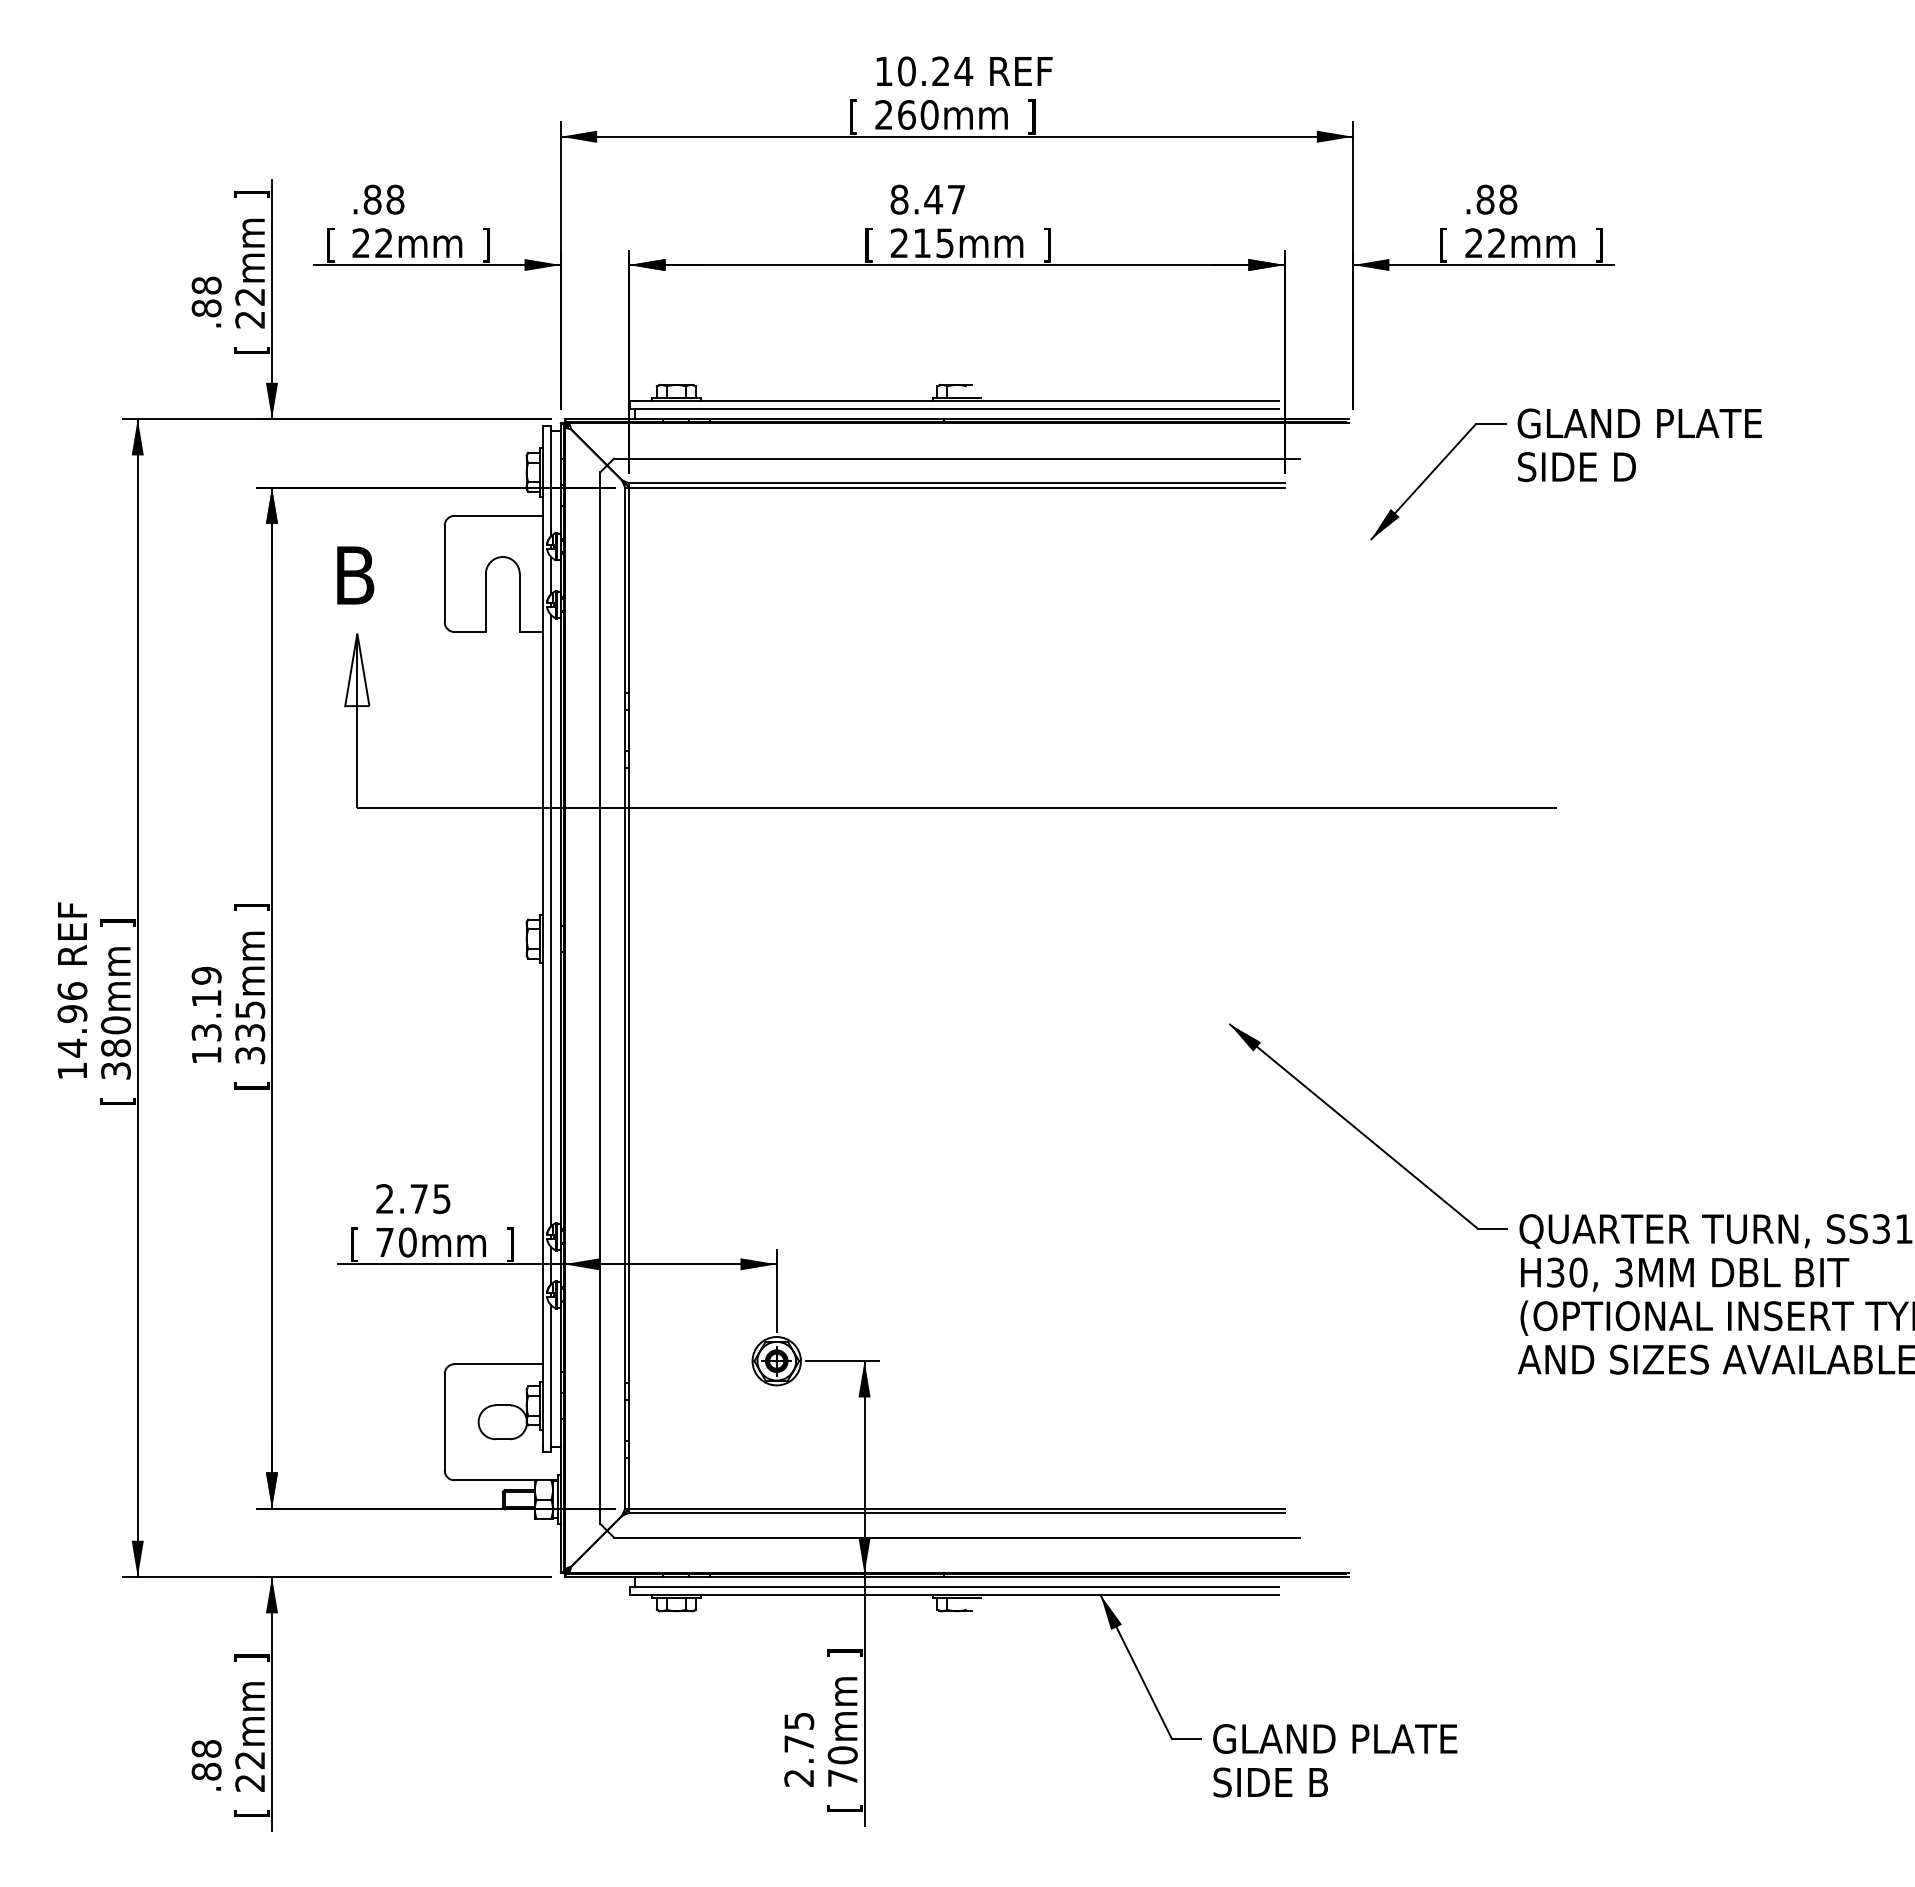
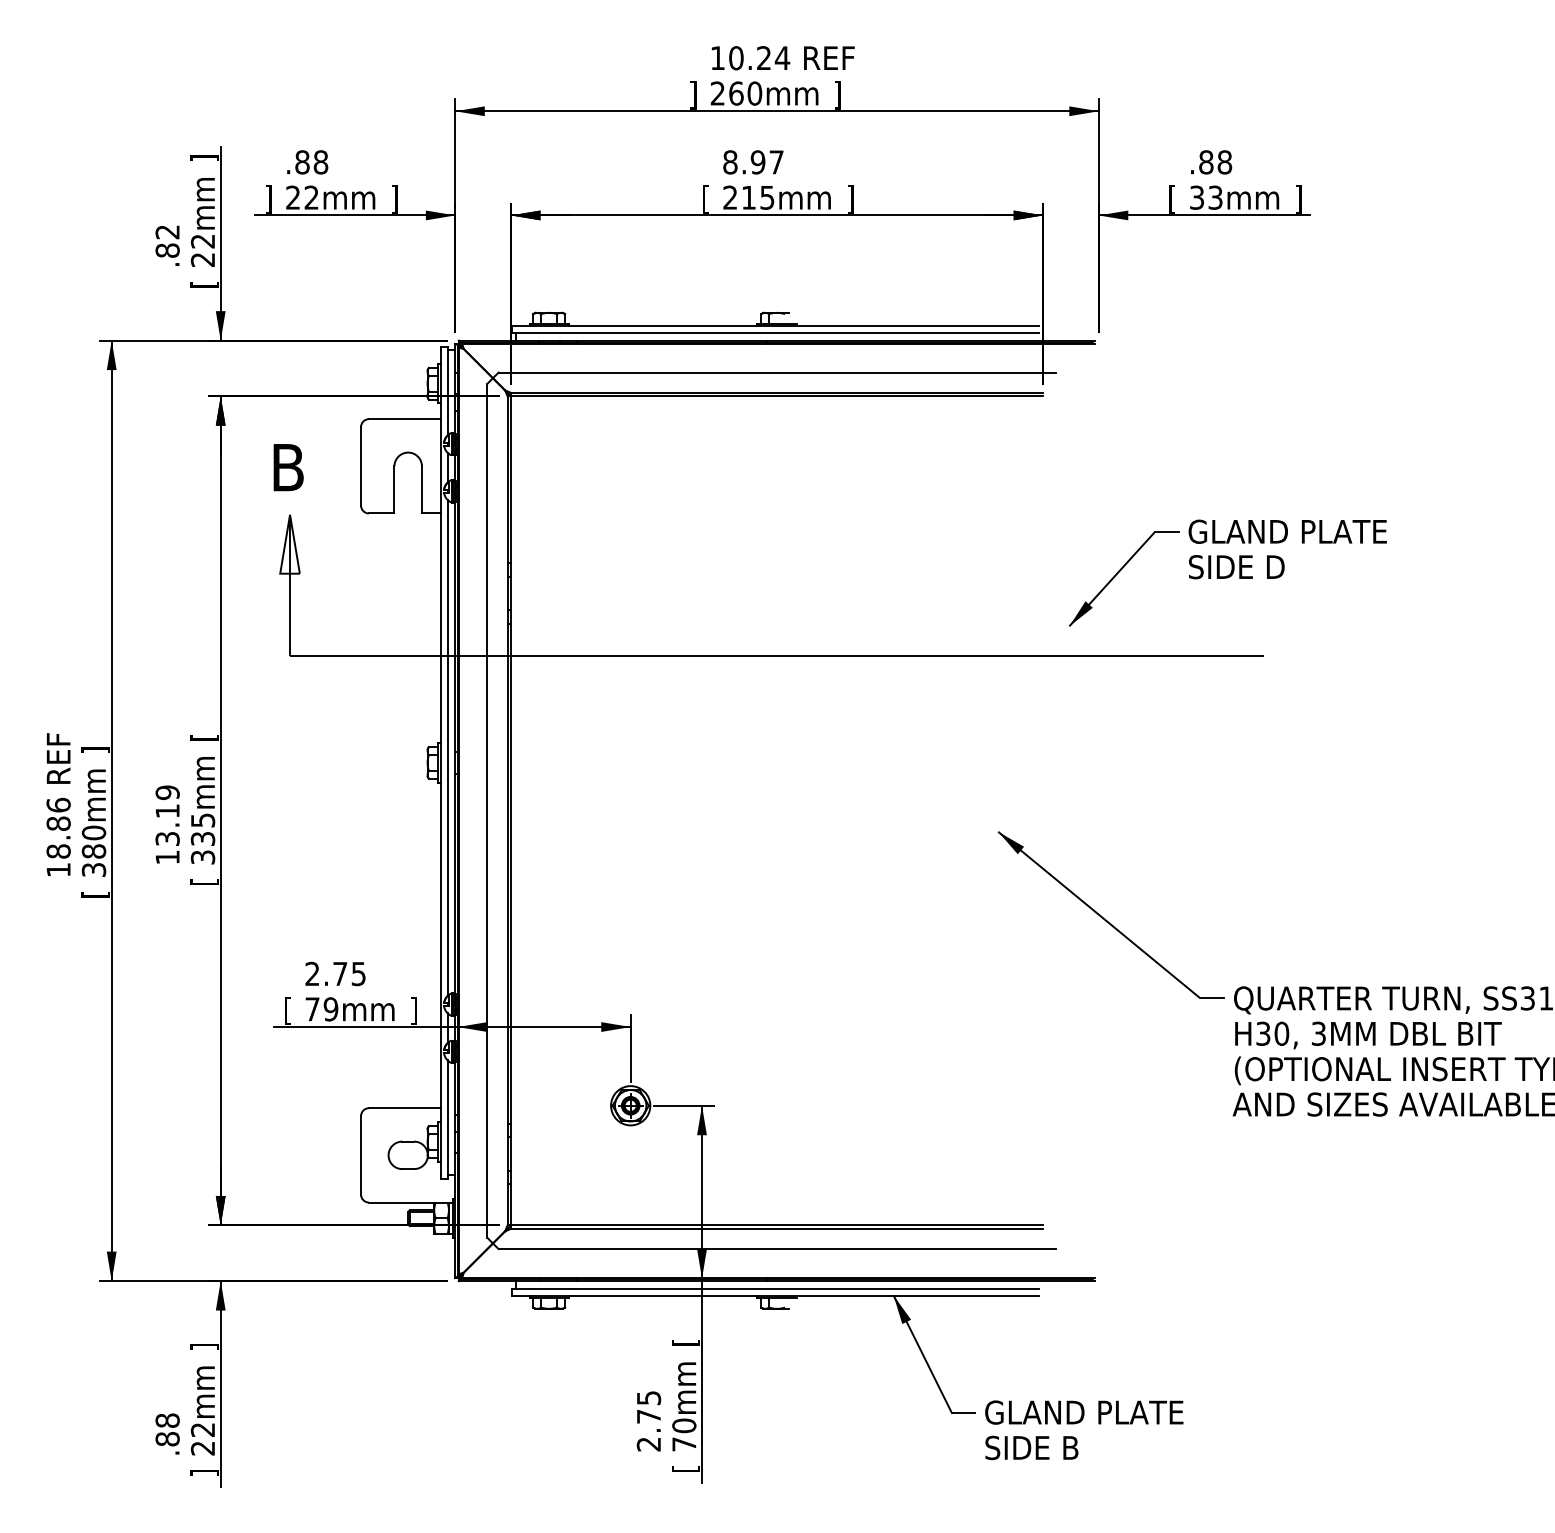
text: (853, 116) -> (693, 94), [ -> ]
text: (933, 199) -> (758, 162), 8.47 -> 8.97
text: (1485, 243) -> (1206, 197), 22mm -> 33mm
text: (330, 245) -> (268, 199), [ -> ]
text: (206, 285) -> (167, 232), .88 -> .82
part: (1565, 474) -> (1227, 573), moved
text: (251, 907) -> (204, 737), ] -> [
text: (72, 1031) -> (58, 837), 14.96 -> 18.86
text: (407, 1242) -> (330, 1009), 70mm -> 79mm
text: (844, 1652) -> (685, 1342), ] -> [
text: (251, 1812) -> (204, 1472), [ -> ]

